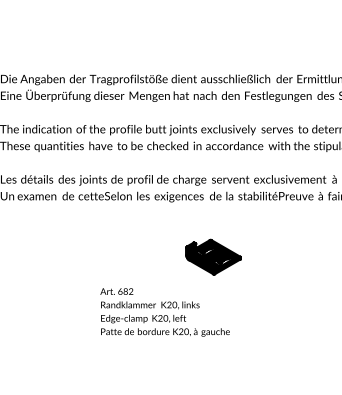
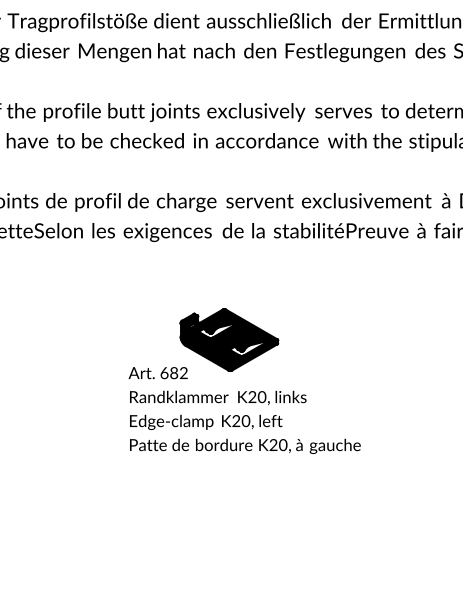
text: (164, 312) -> (243, 410), moved

